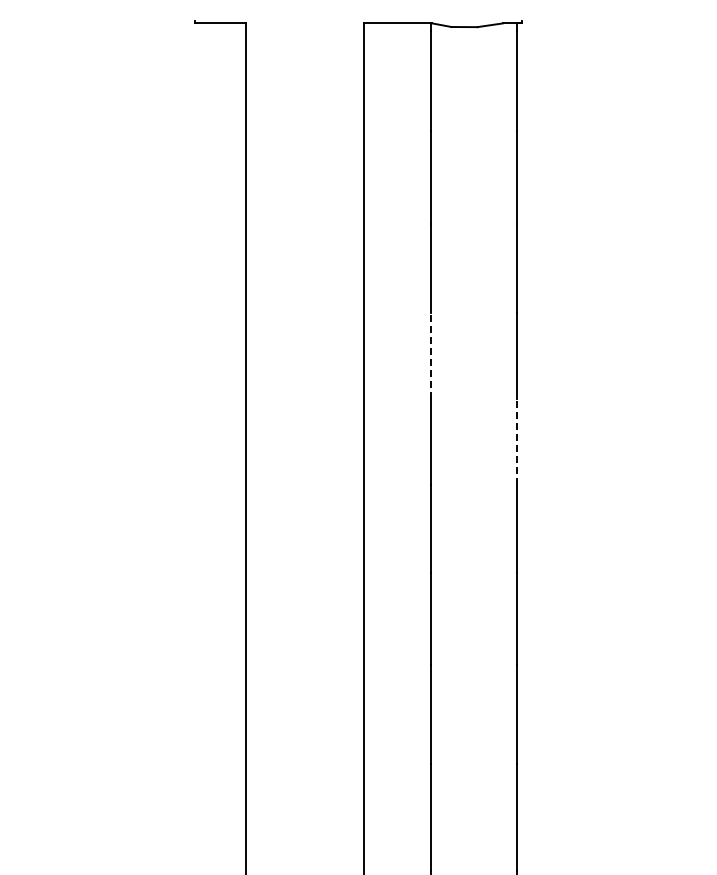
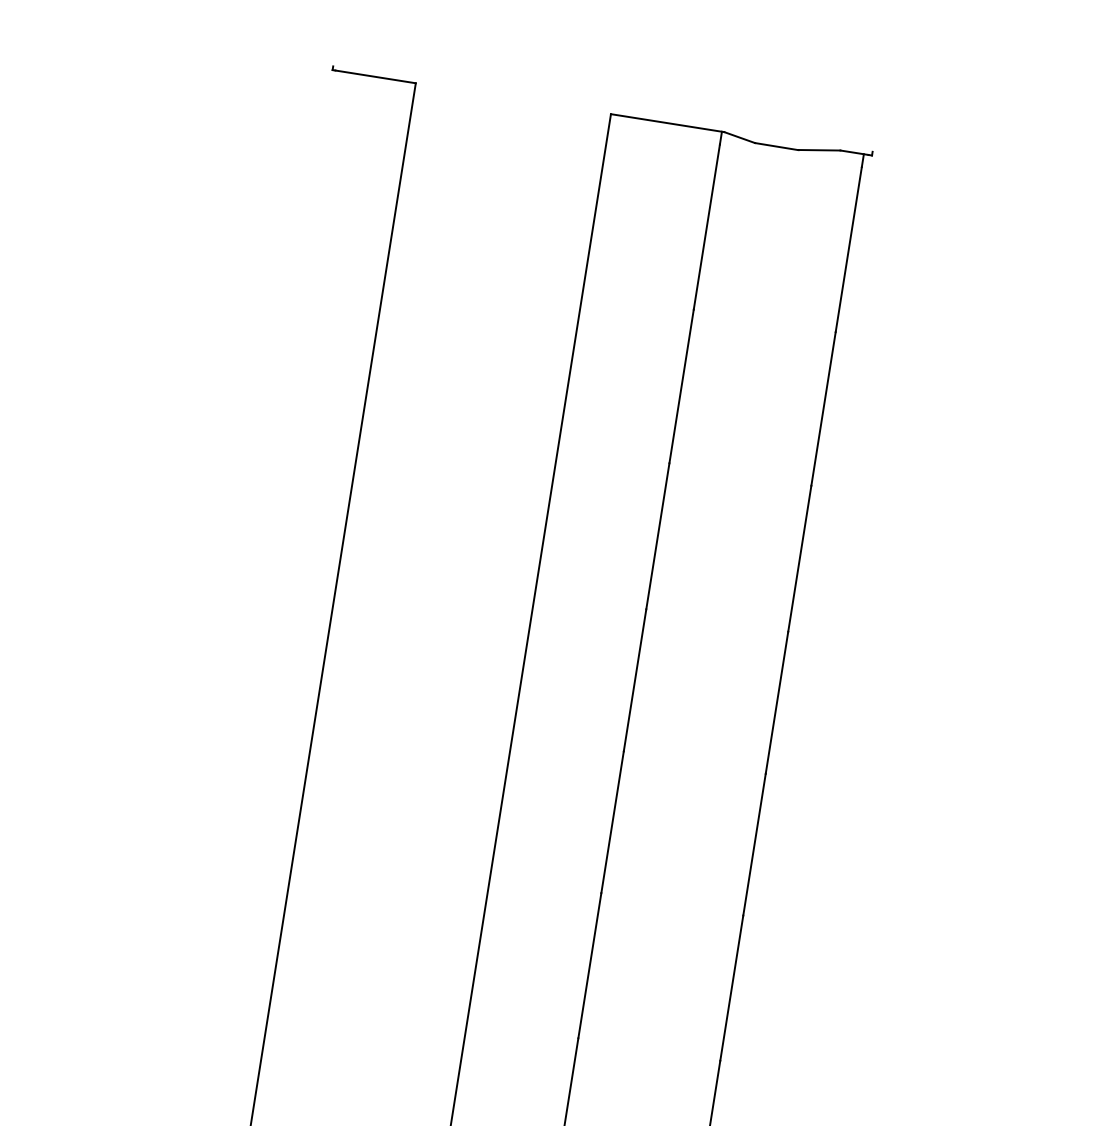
line: (430, 355) -> (634, 679), dashed -> solid
line: (516, 441) -> (753, 844), dashed -> solid

